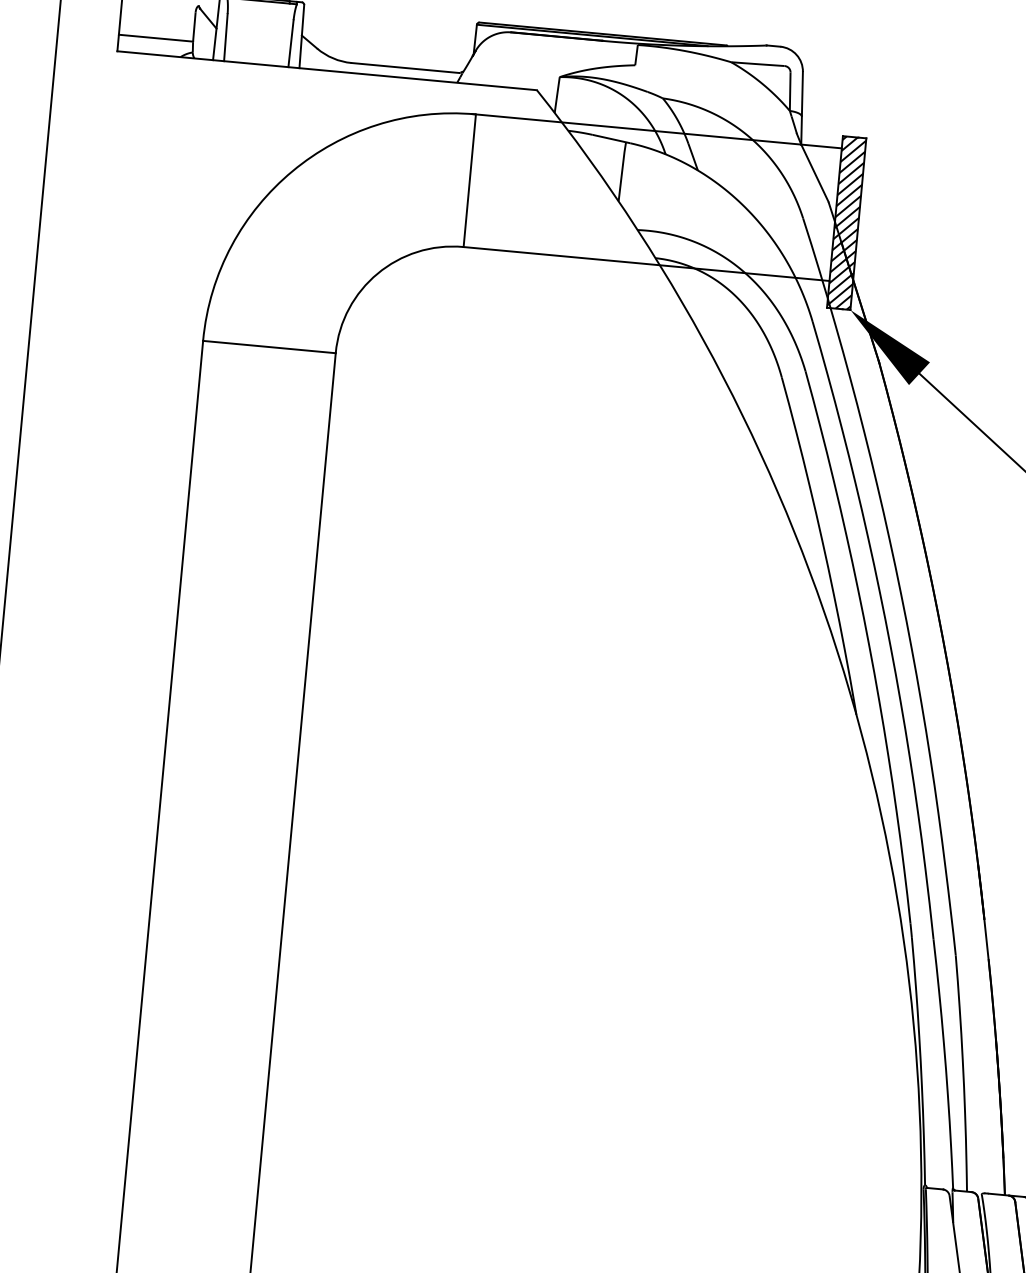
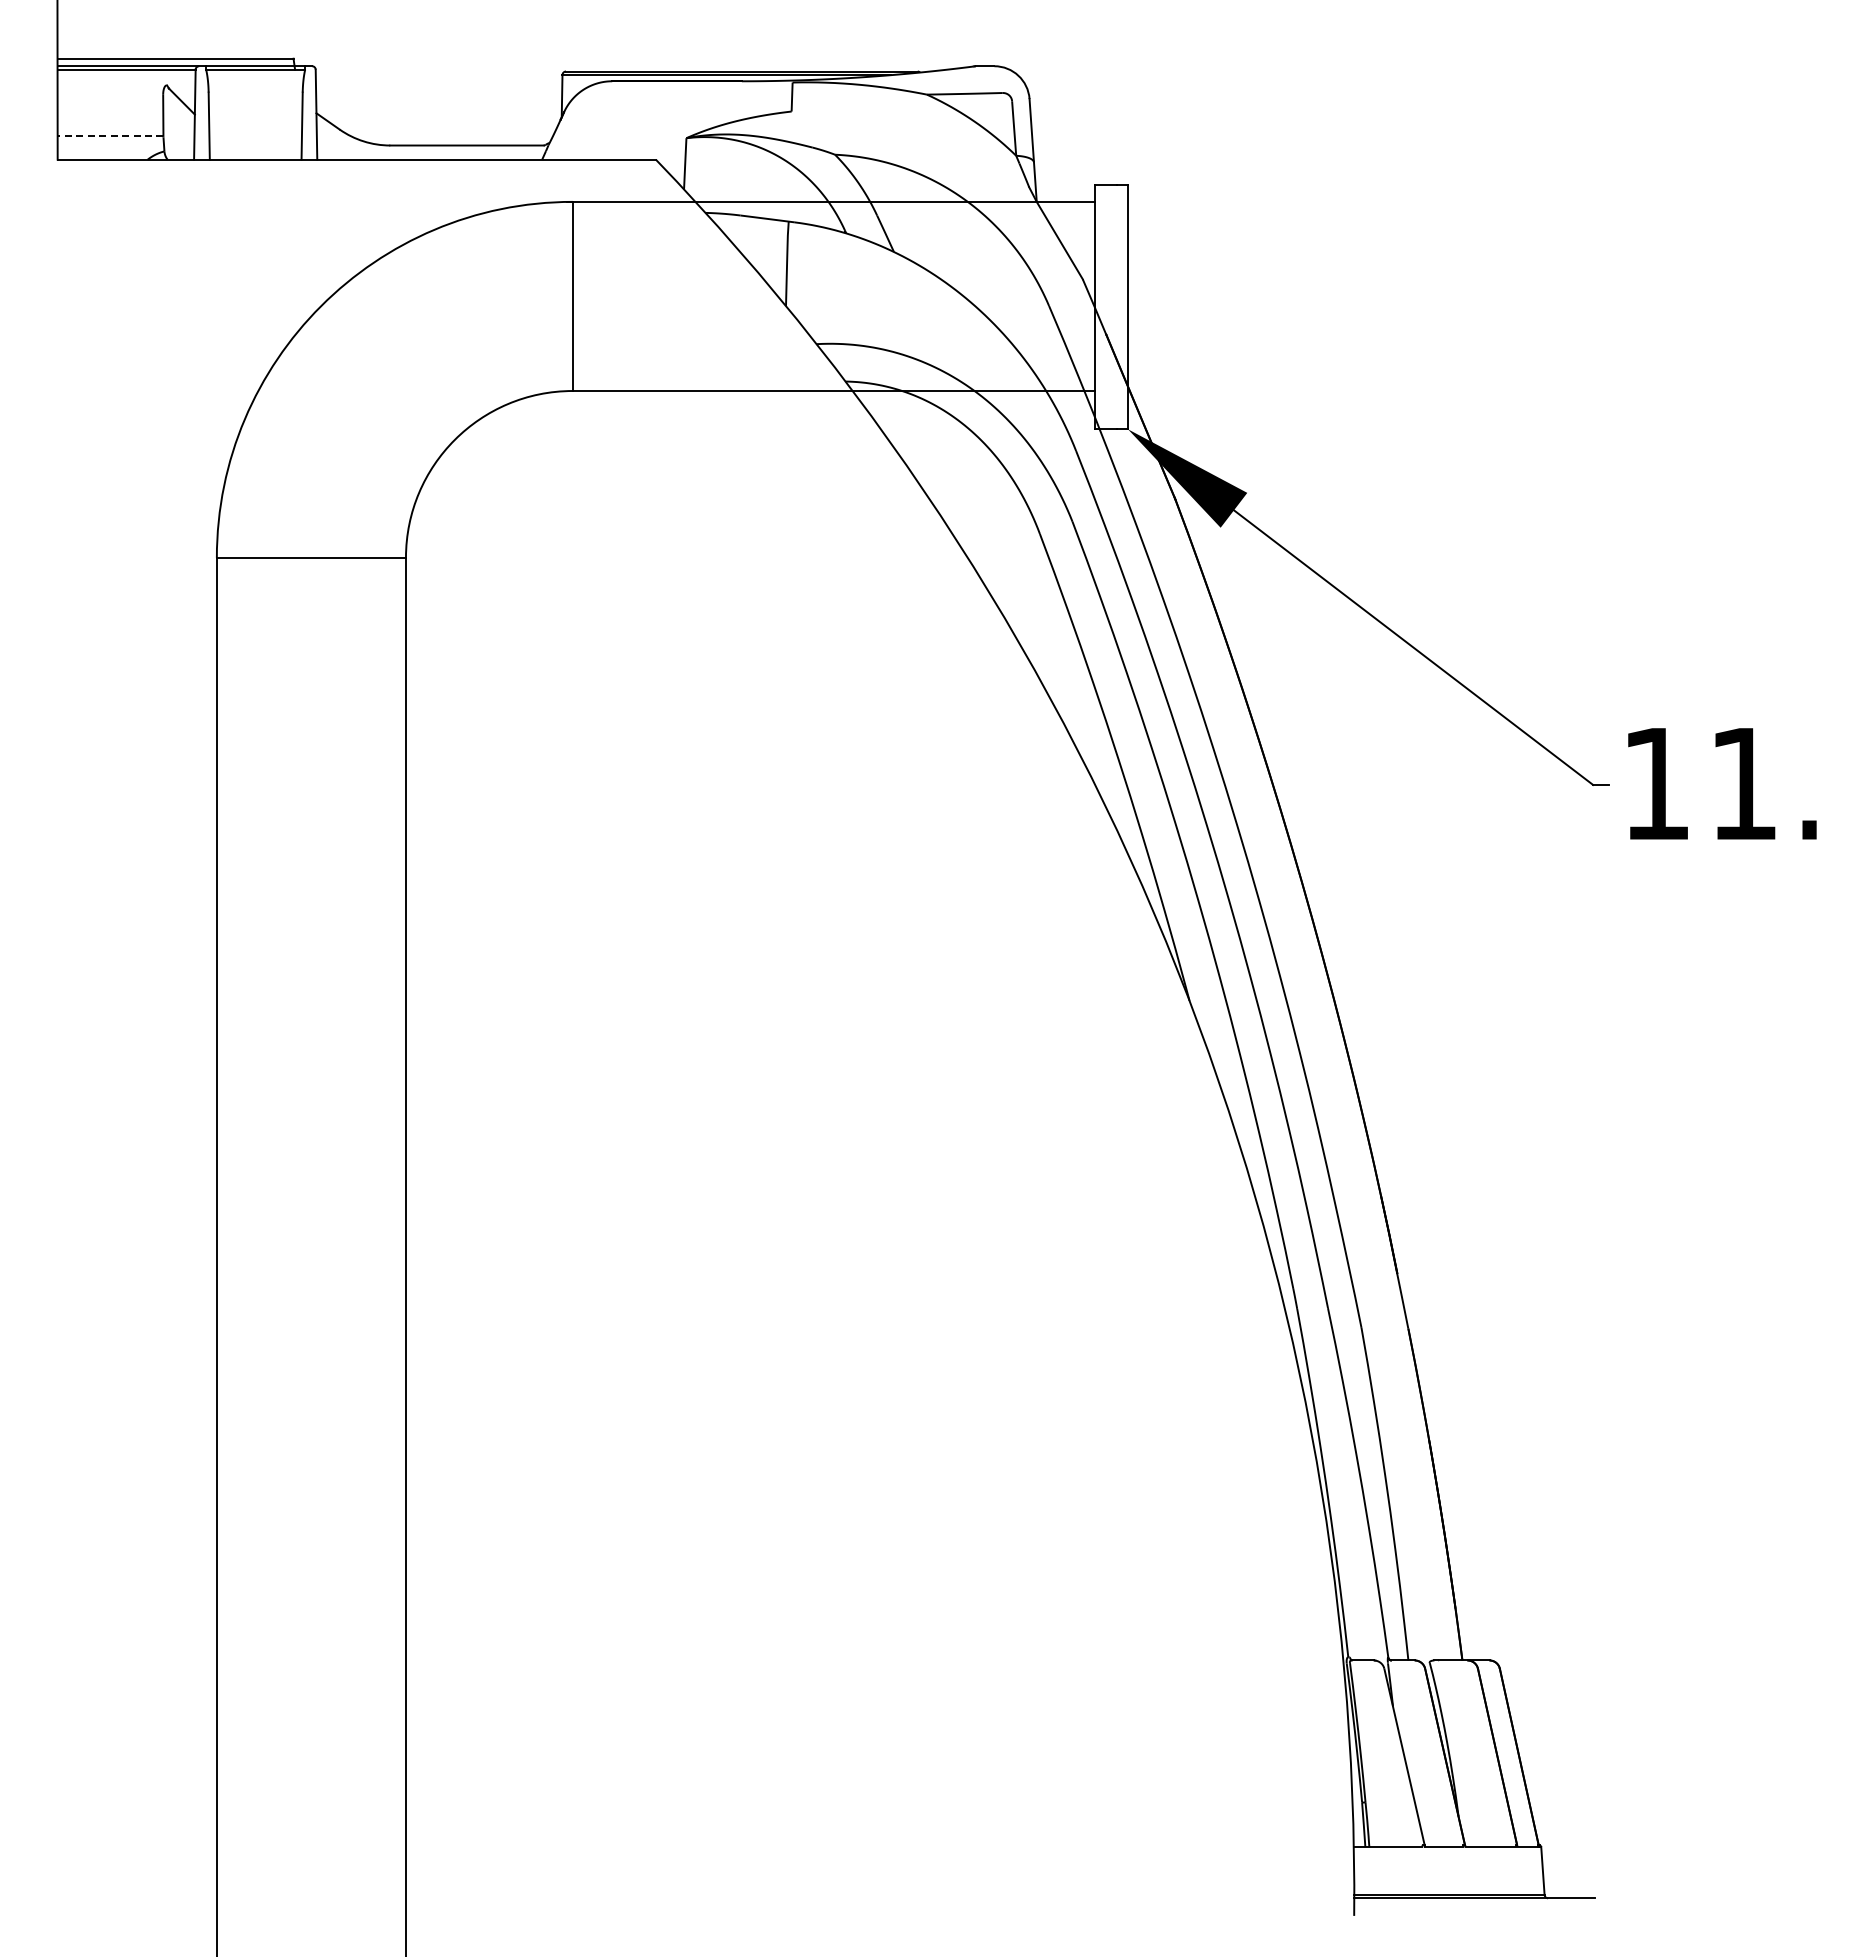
line: (155, 38) -> (110, 136), solid -> dashed
hatch: (846, 222) -> (1110, 306), removed

